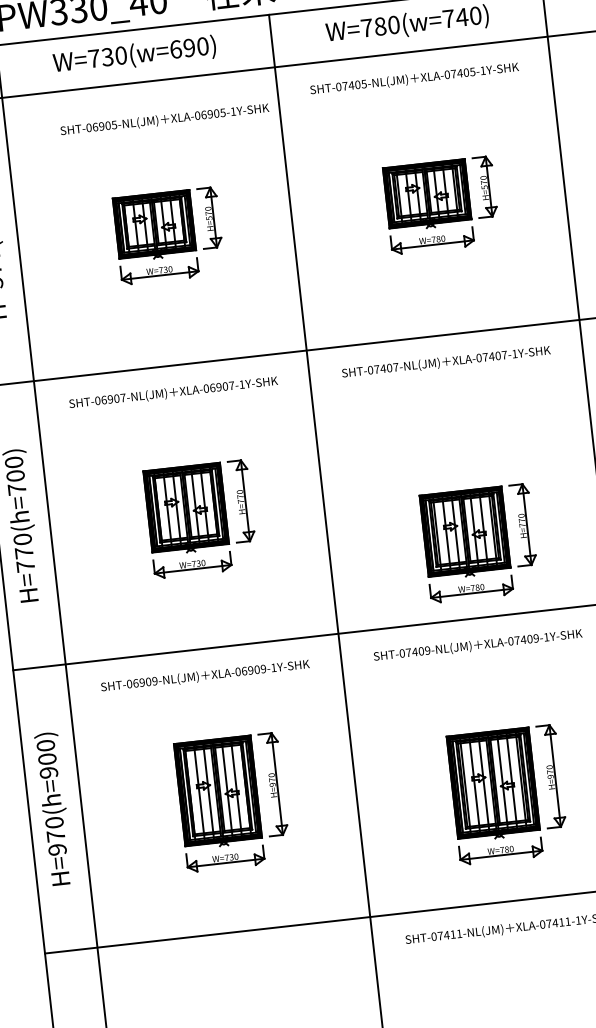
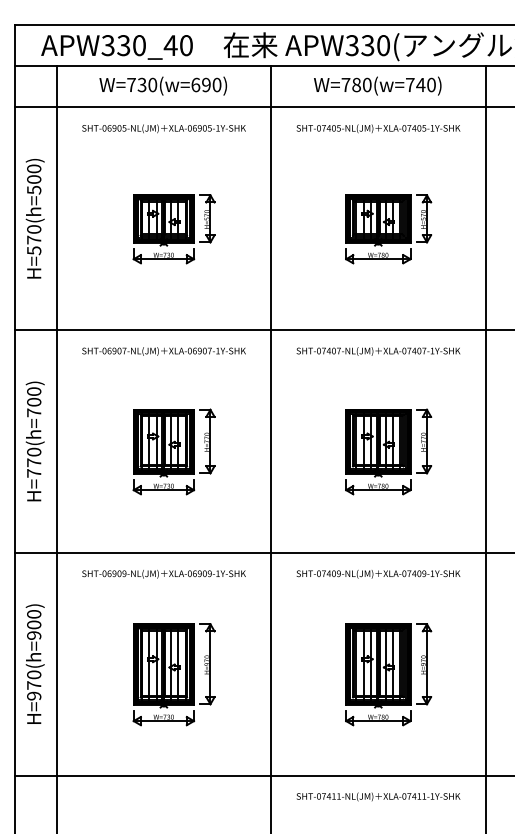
text: (164, 119) -> (163, 128), moved
part: (479, 542) -> (388, 451), moved
part: (507, 794) -> (388, 674), moved

